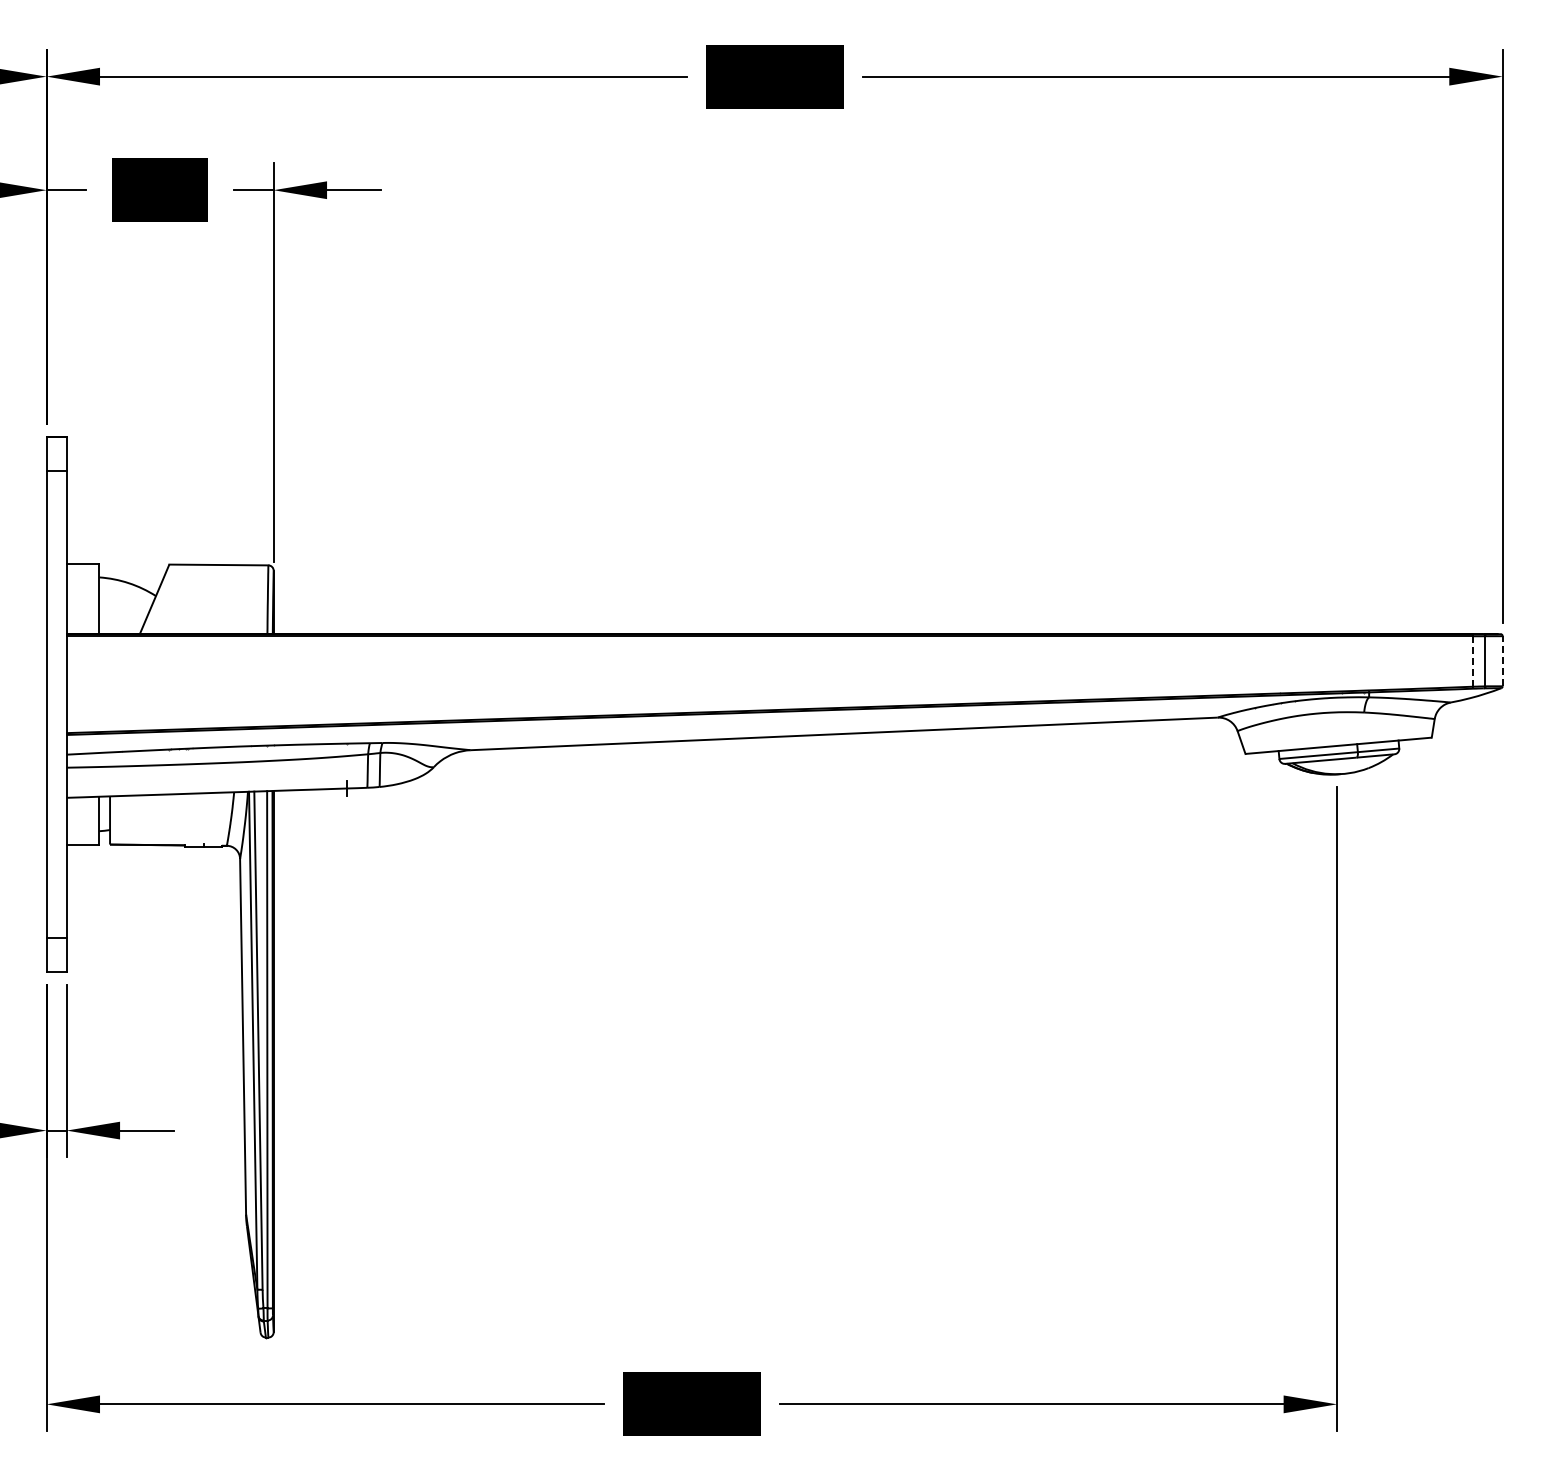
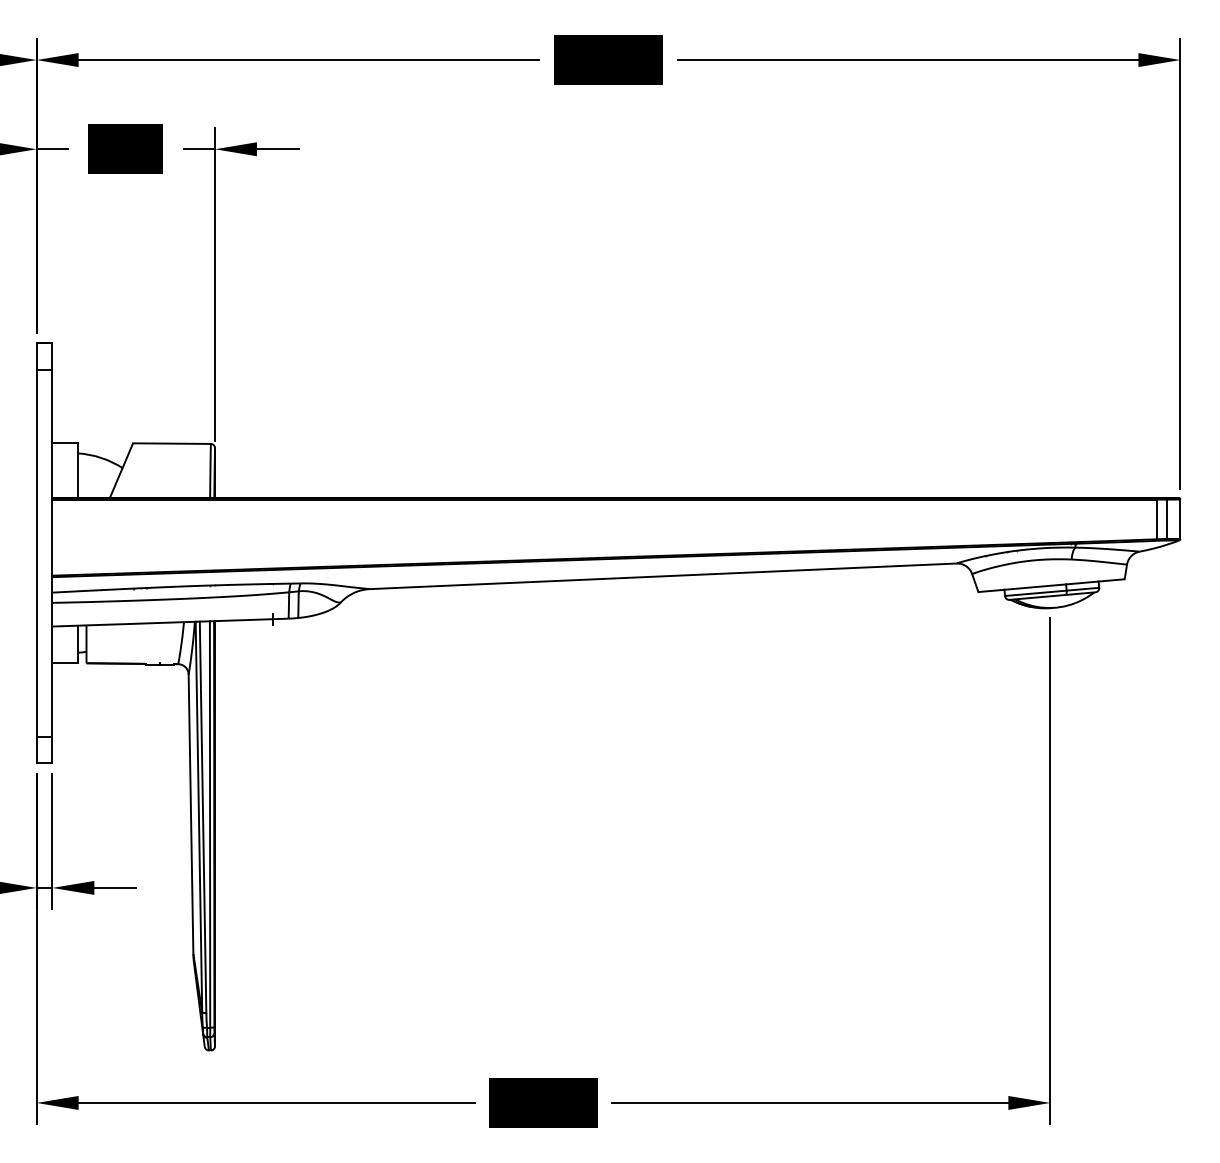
line: (1502, 660) -> (1180, 518), dashed -> solid
line: (1472, 661) -> (1156, 519), dashed -> solid

